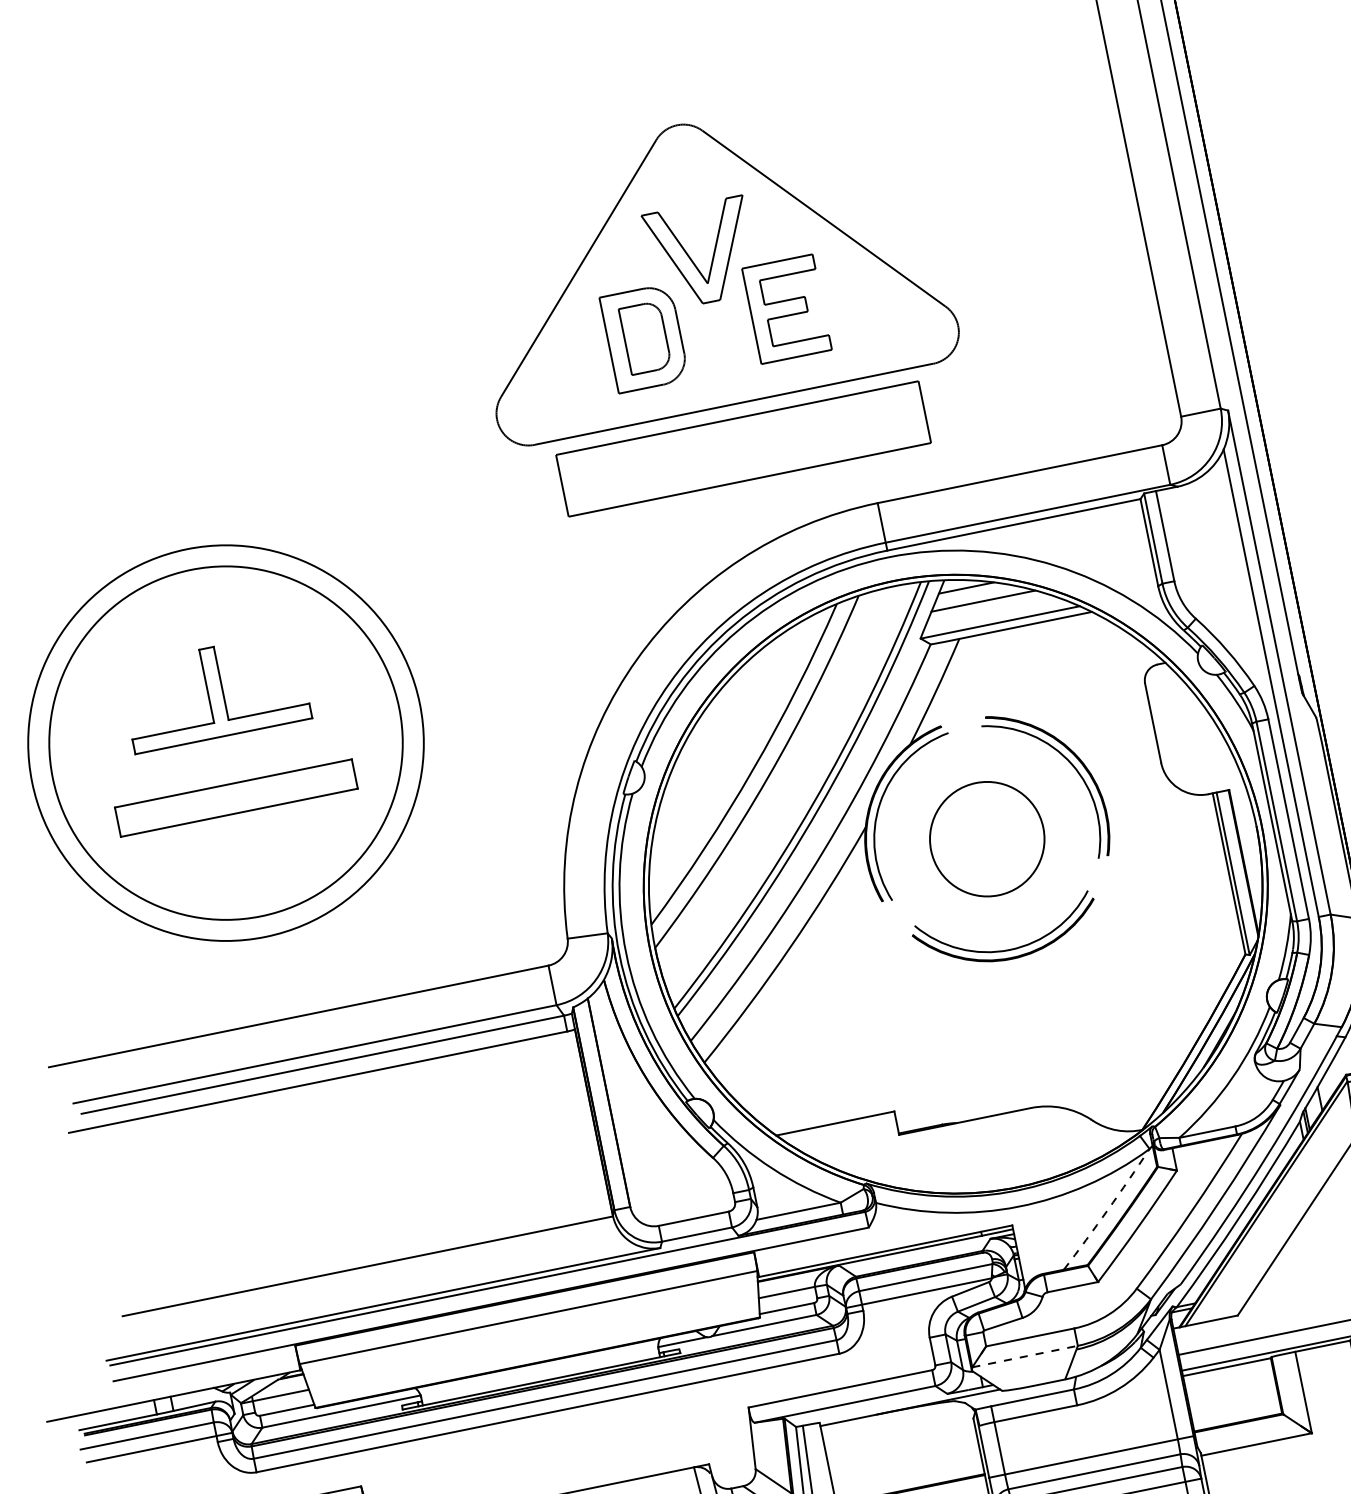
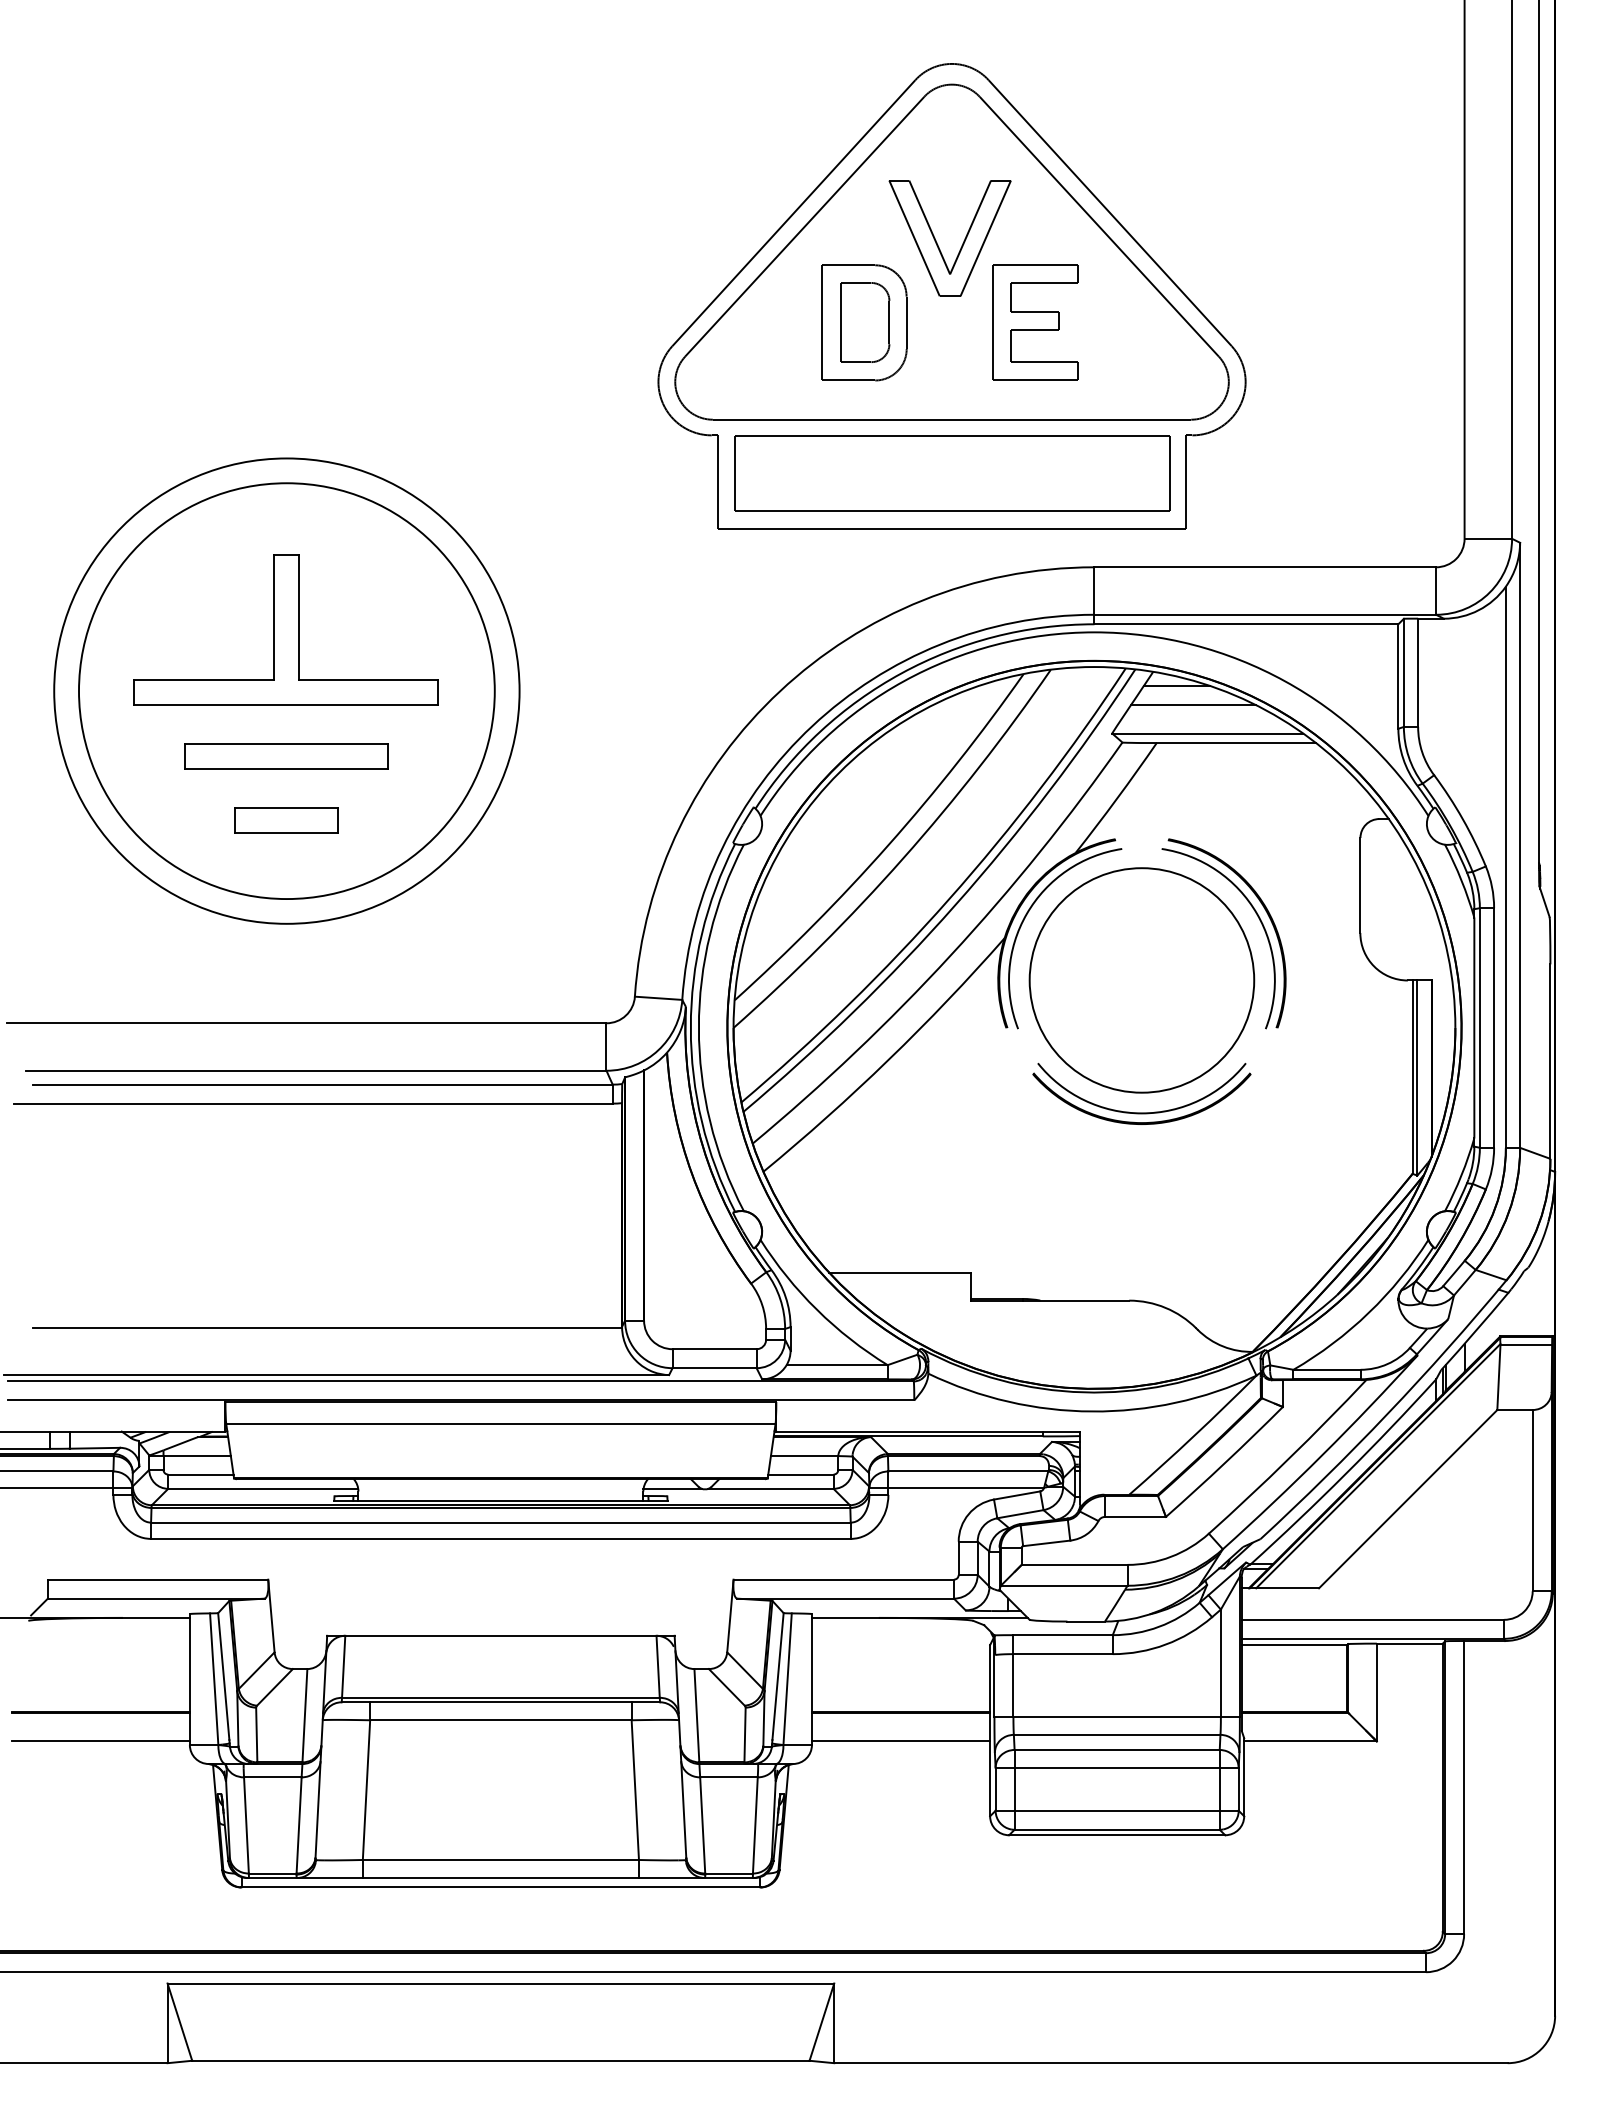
part: (712, 301) -> (951, 296), added
part: (214, 692) -> (285, 629), size x1.43
part: (236, 797) -> (286, 756), size x0.71
circle: (986, 839) -> (1141, 980), size x1.67
part: (247, 850) -> (286, 820), added
arc: (1107, 1210) -> (1193, 1436), dashed -> solid
line: (1025, 1356) -> (1064, 1585), dashed -> solid

